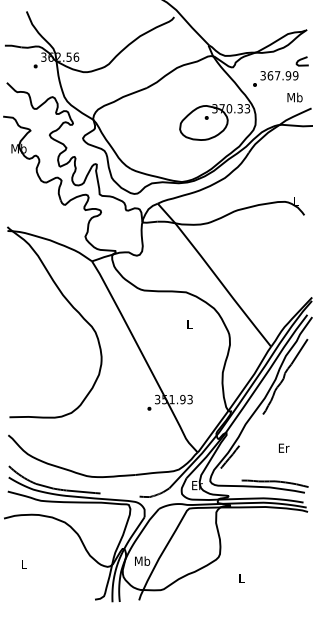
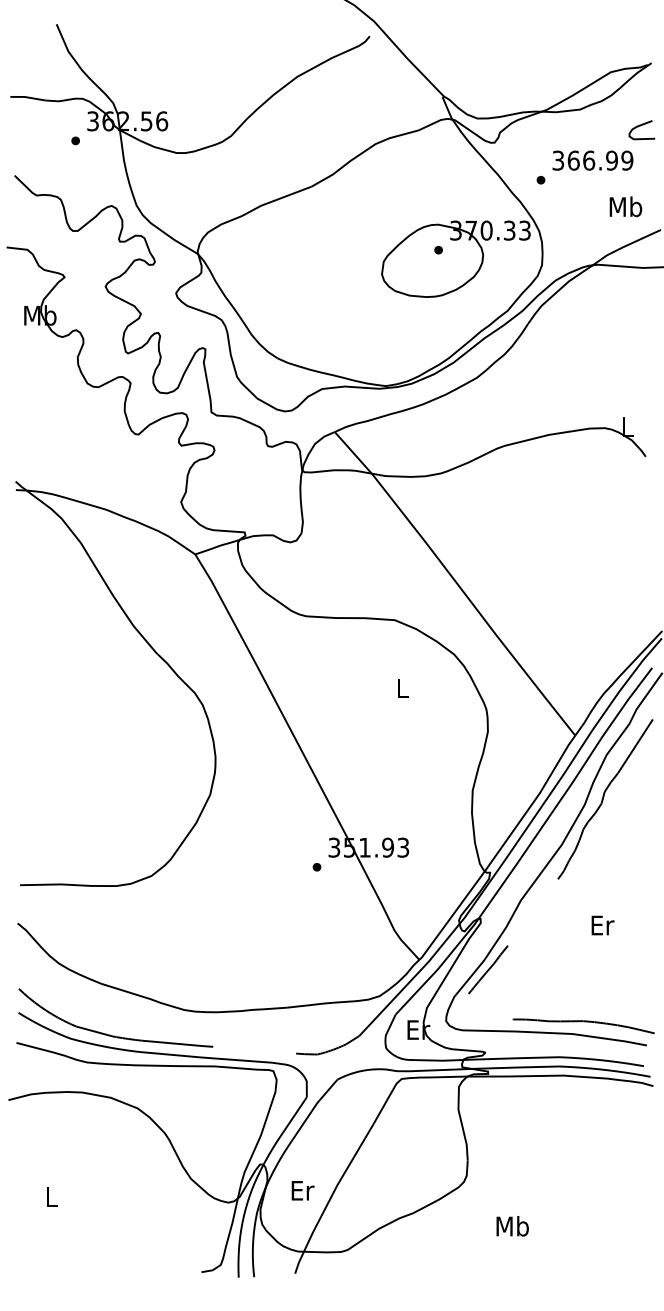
text: (277, 75) -> (588, 160), 367.99 -> 366.99
text: (284, 447) -> (603, 923), moved
text: (142, 560) -> (302, 1189), Mb -> Er
text: (241, 577) -> (512, 1225), L -> Mb

